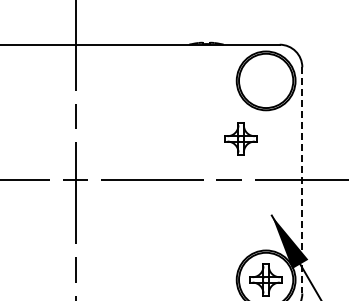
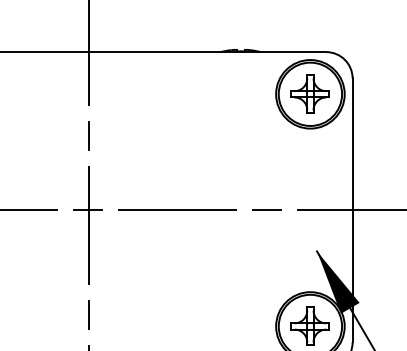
part: (240, 138) -> (309, 93), moved
line: (302, 180) -> (352, 210), dashed -> solid

